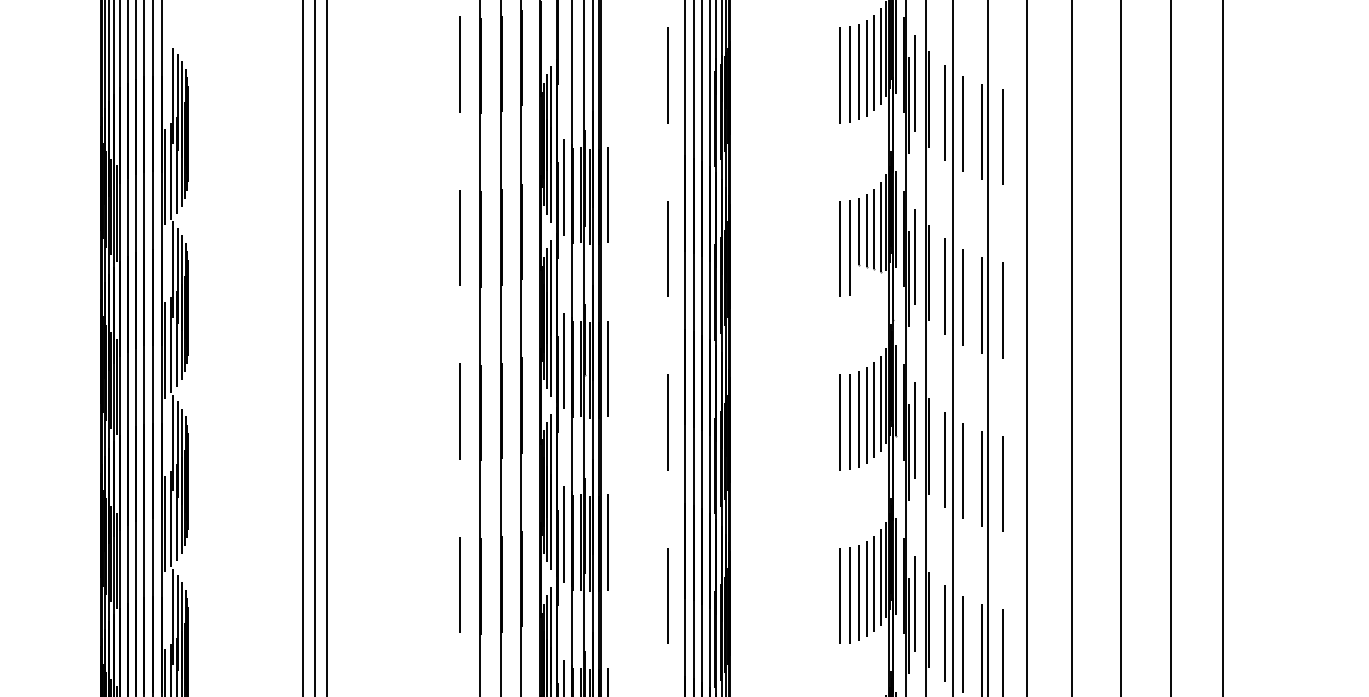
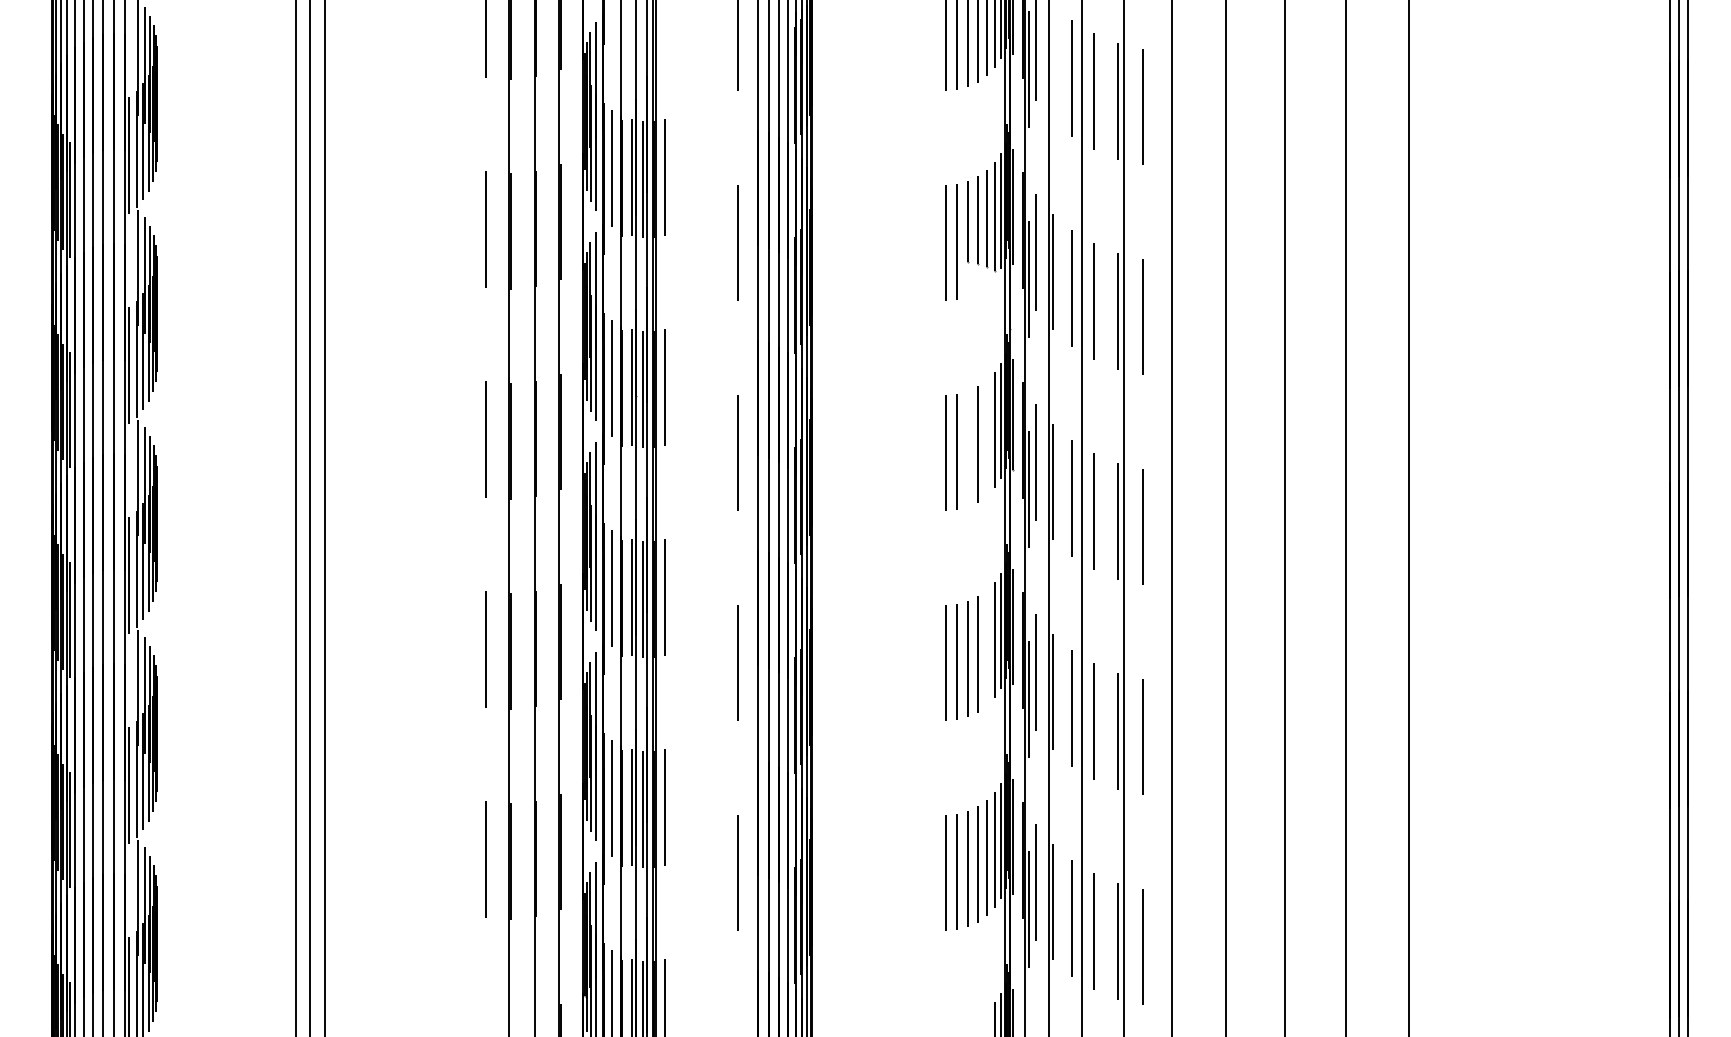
line: (928, 99) -> (1052, 61), removed
line: (873, 409) -> (986, 437), removed
line: (858, 418) -> (967, 448), removed
line: (873, 583) -> (986, 647), removed

